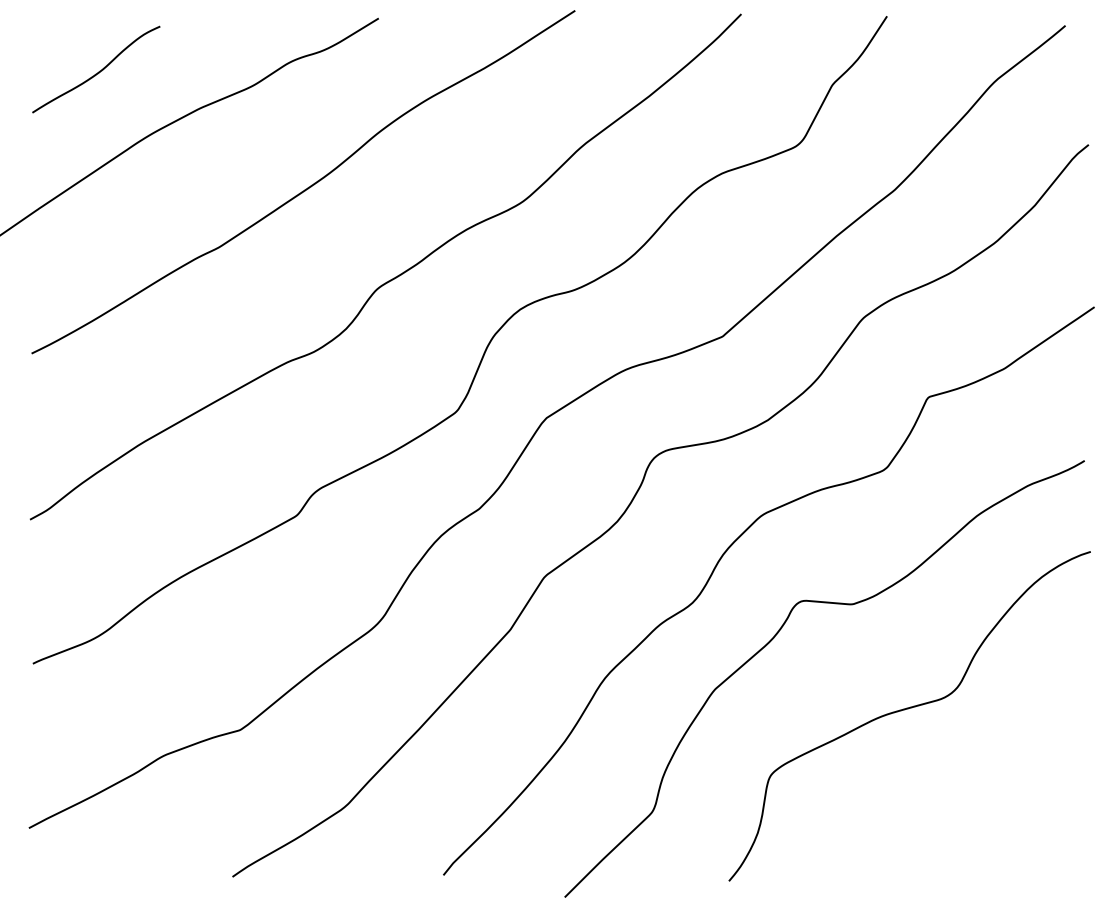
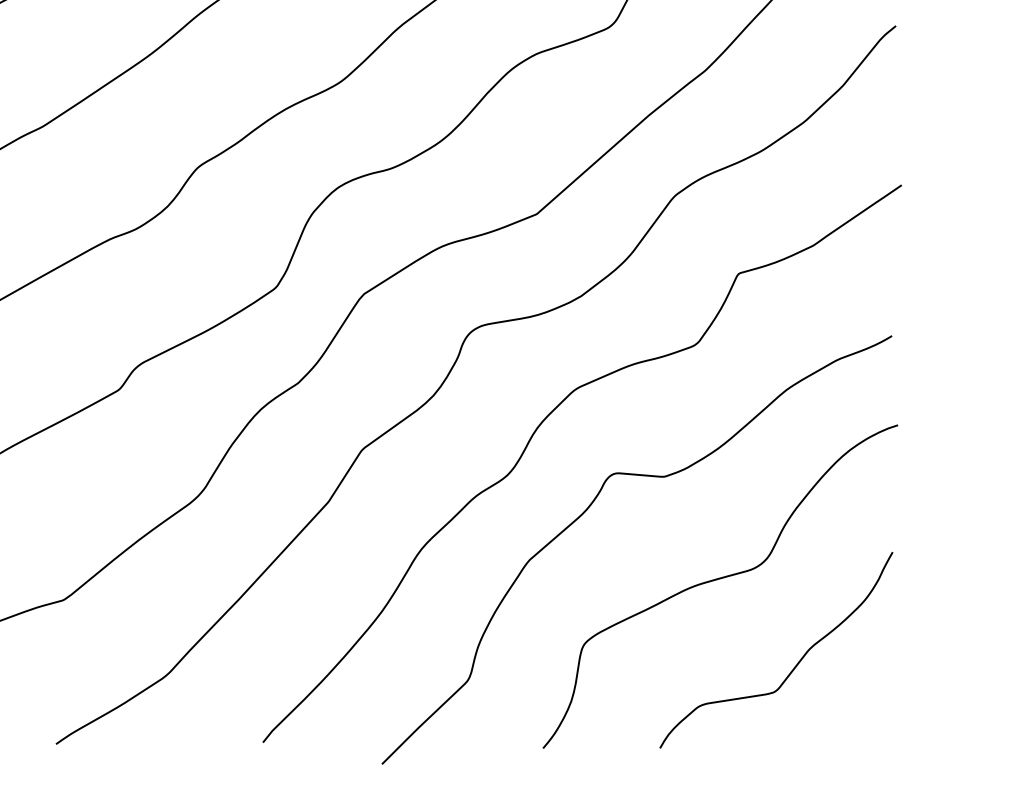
curve: (984, 798) -> (793, 667), added

